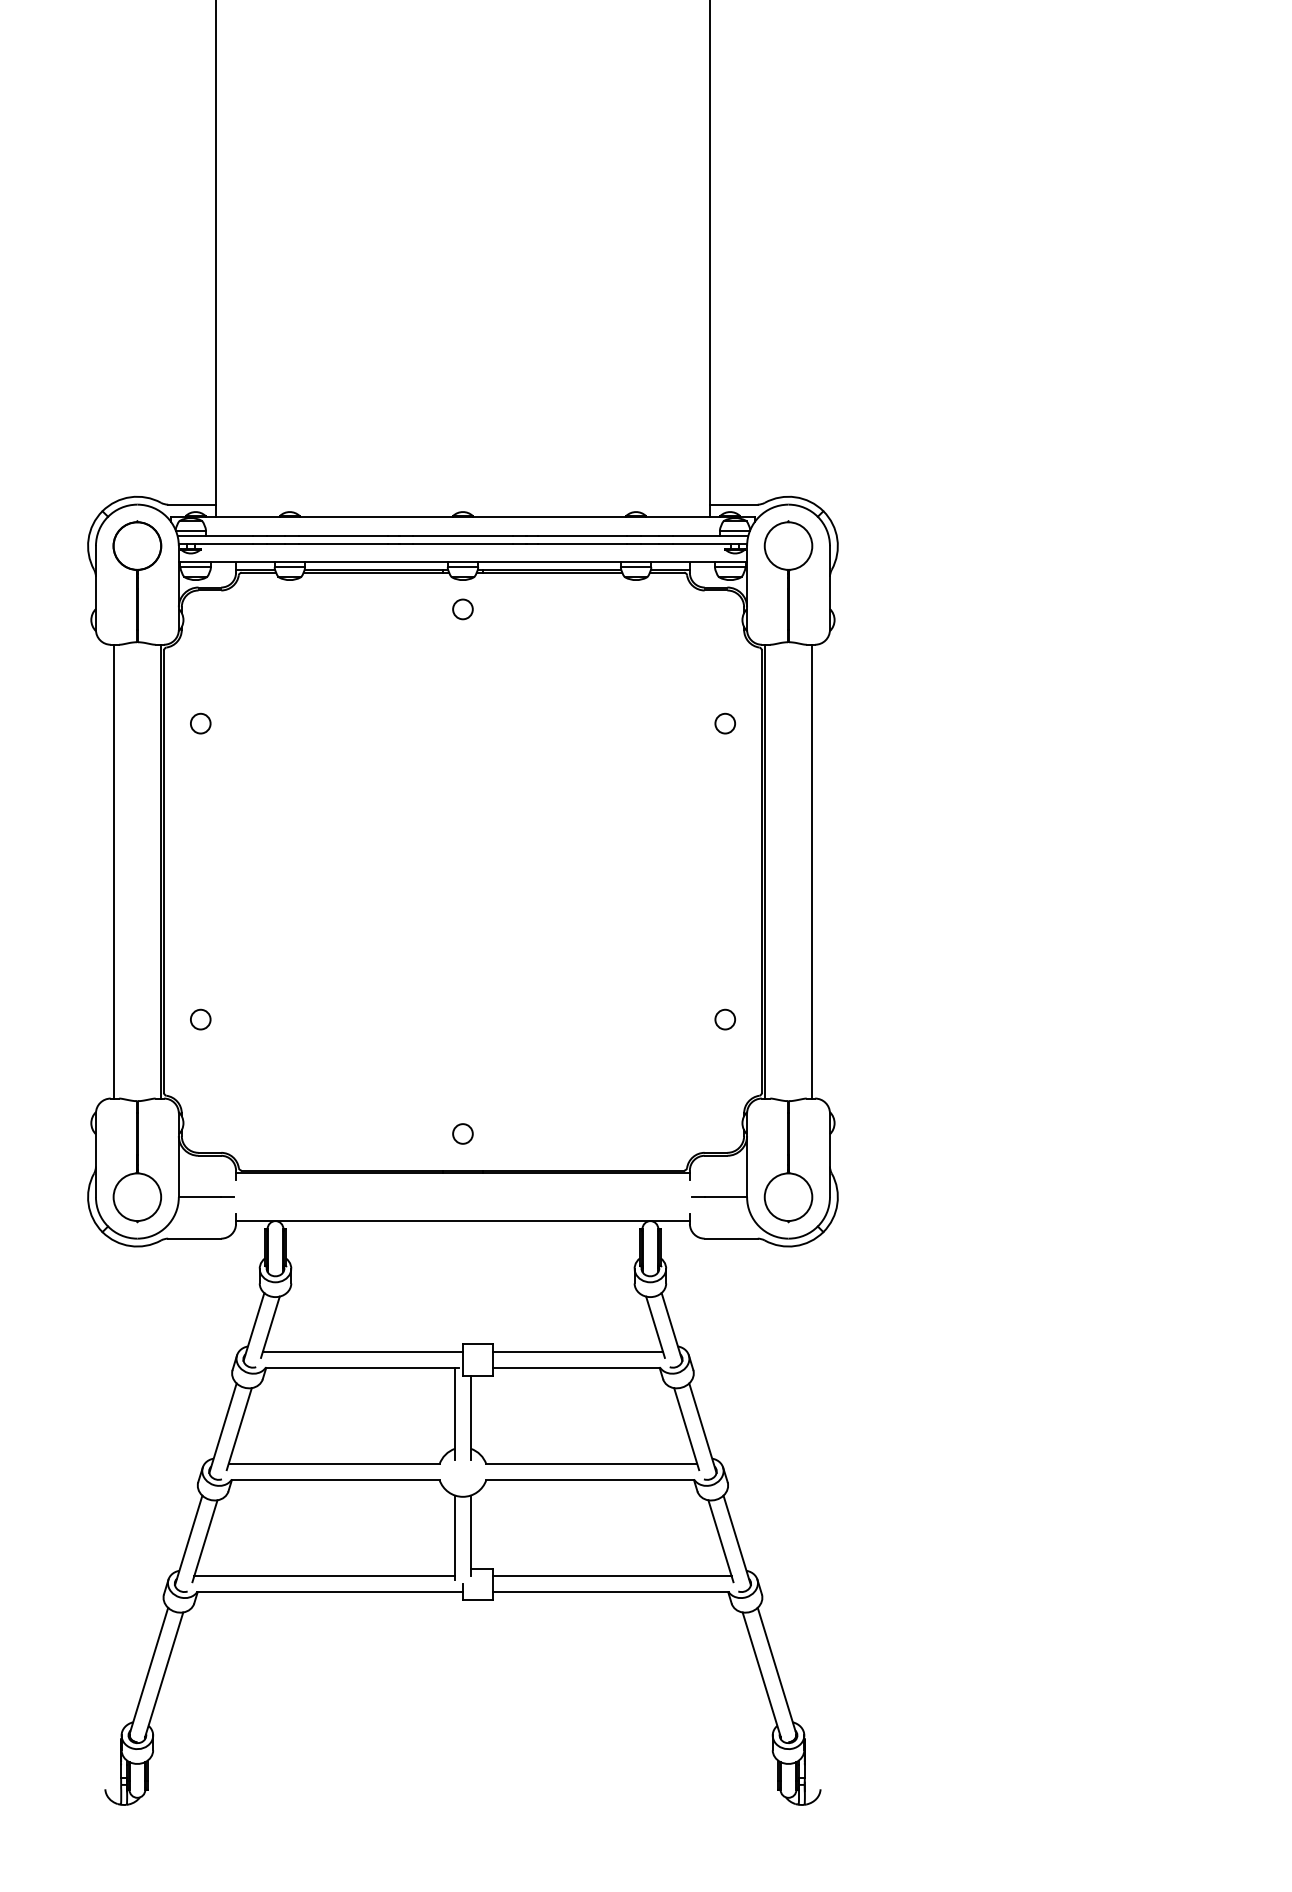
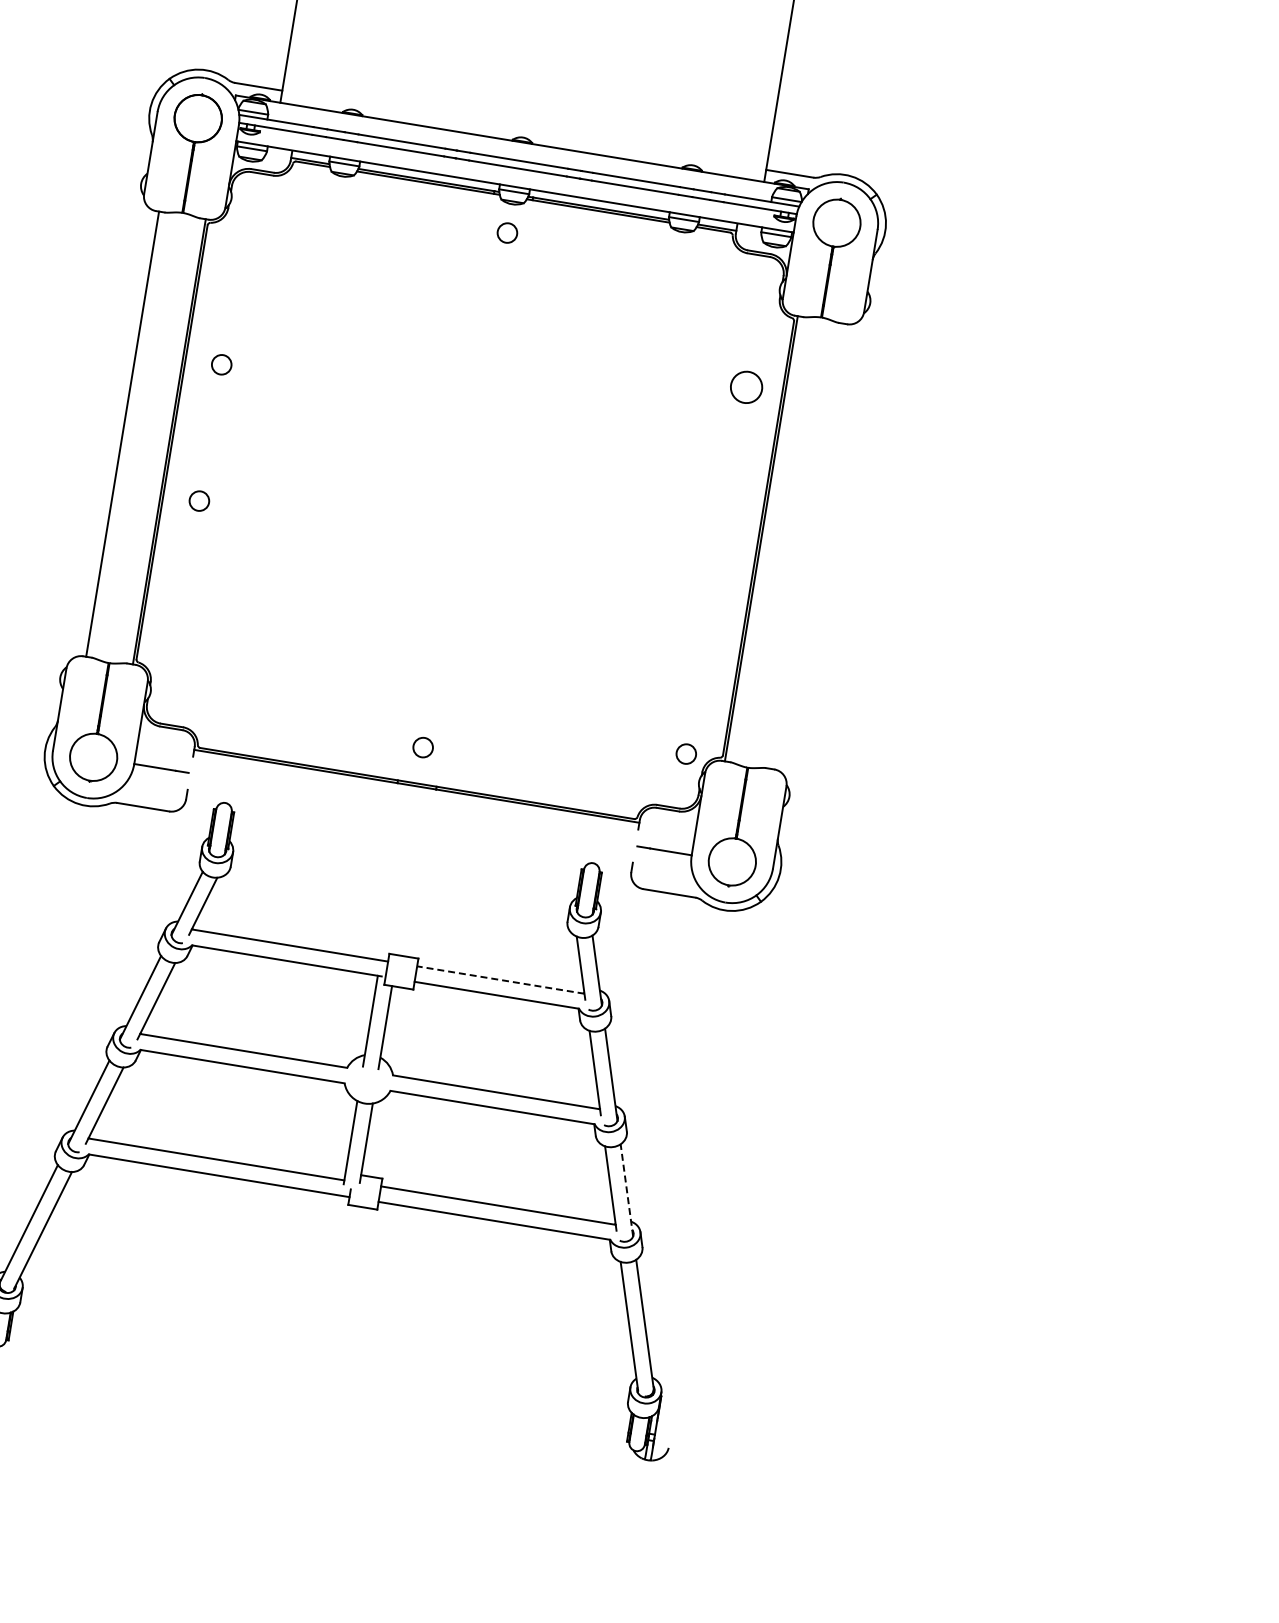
circle: (200, 723) -> (221, 364), moved
circle: (724, 723) -> (745, 386), size x1.6
line: (812, 871) -> (808, 546), removed
circle: (200, 1019) -> (199, 500), moved
circle: (724, 1019) -> (685, 753), moved
line: (462, 1221) -> (408, 833), removed
line: (577, 1352) -> (500, 980), solid -> dashed
line: (737, 1540) -> (627, 1190), solid -> dashed

